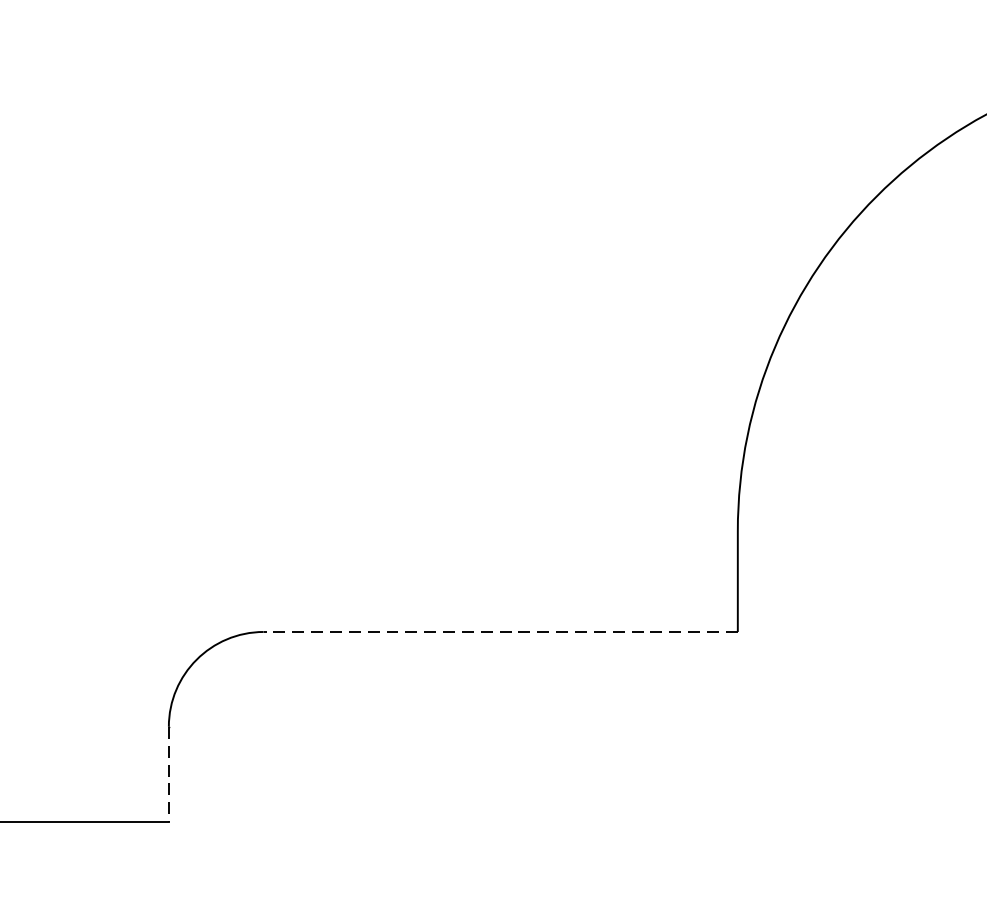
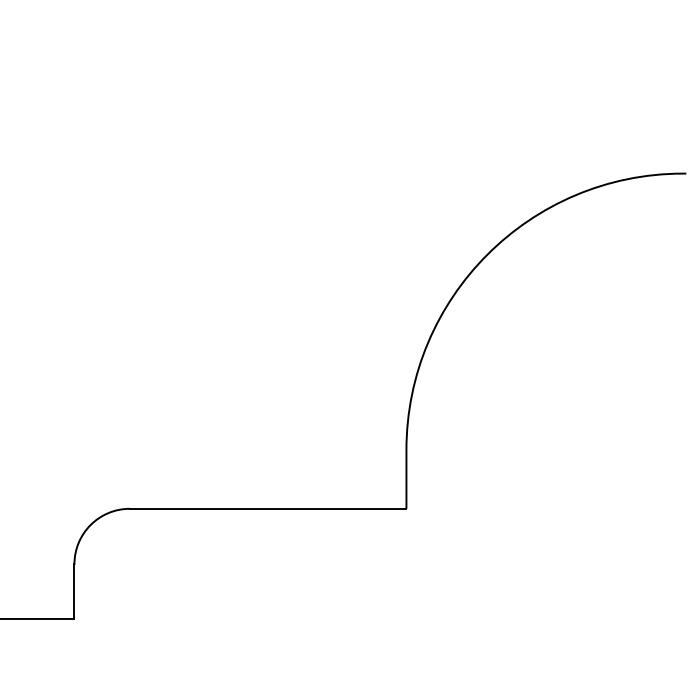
line: (499, 631) -> (267, 508), dashed -> solid
line: (168, 773) -> (74, 591), dashed -> solid

